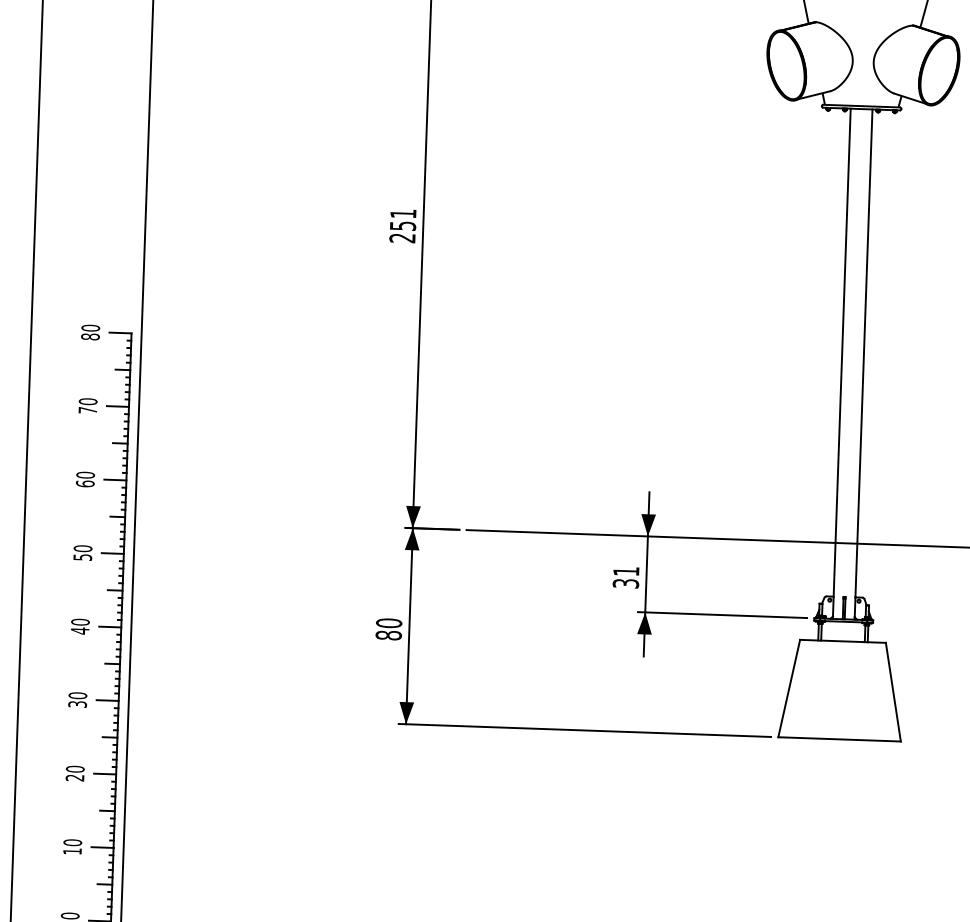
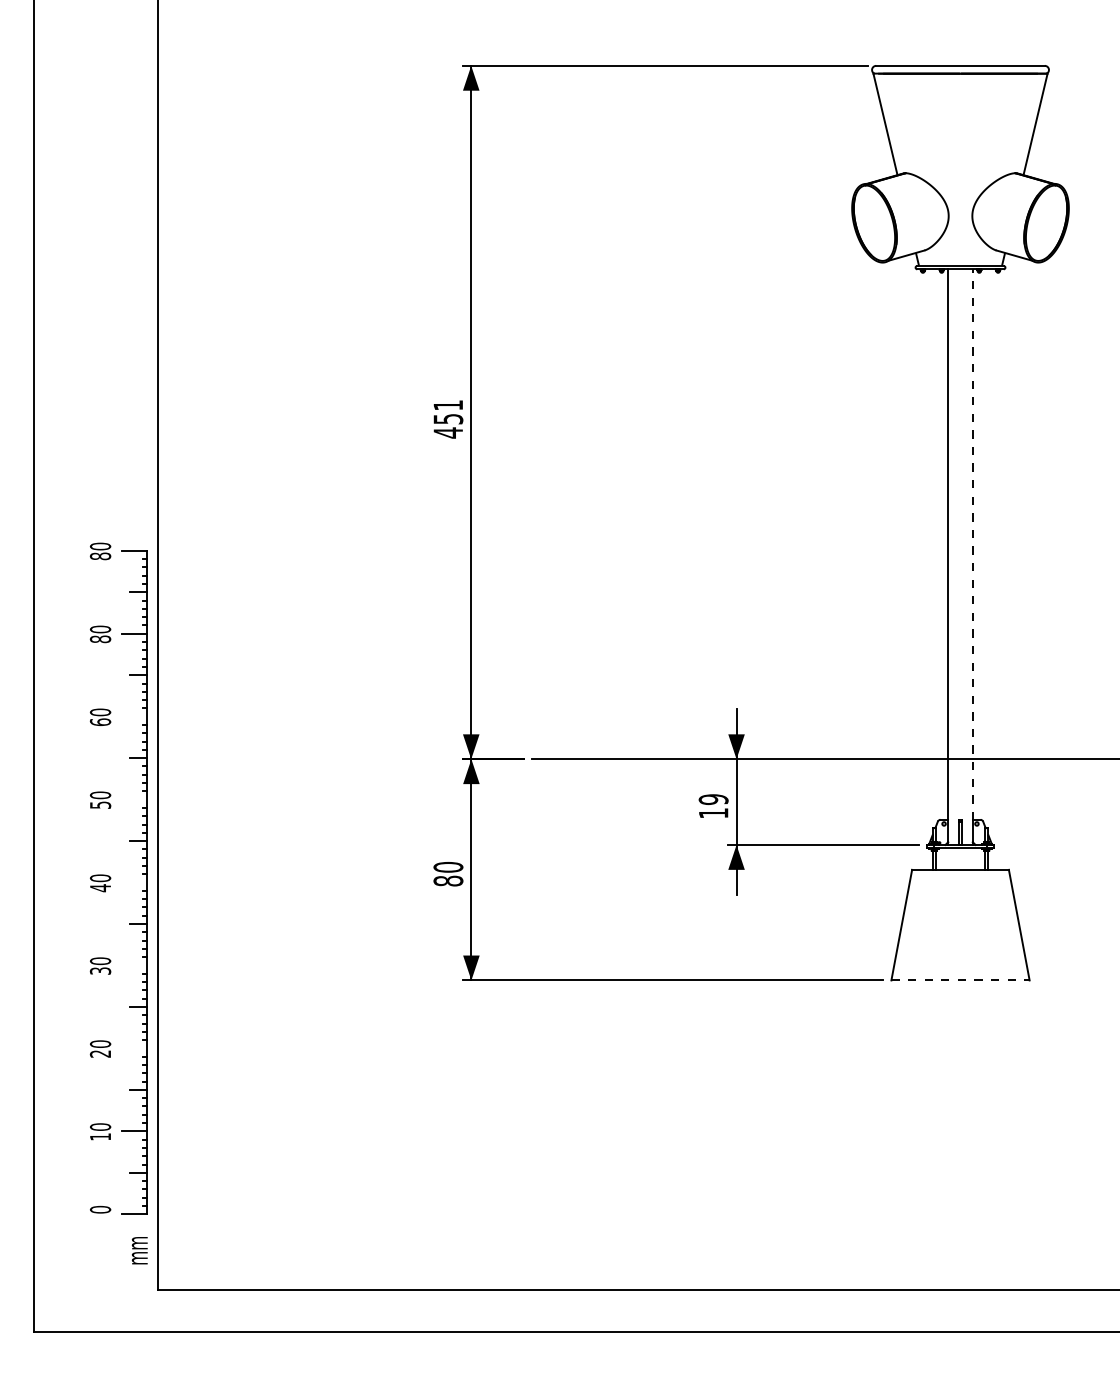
text: (401, 237) -> (447, 432), 251 -> 451
line: (863, 353) -> (972, 544), solid -> dashed
text: (87, 410) -> (100, 639), 70 -> 80
line: (114, 479) -> (133, 716), removed
line: (112, 553) -> (133, 799), removed
text: (626, 577) -> (713, 806), 31 -> 19
line: (109, 626) -> (133, 882), removed
line: (107, 700) -> (133, 965), removed
line: (840, 739) -> (961, 980), solid -> dashed
line: (104, 774) -> (133, 1048), removed

